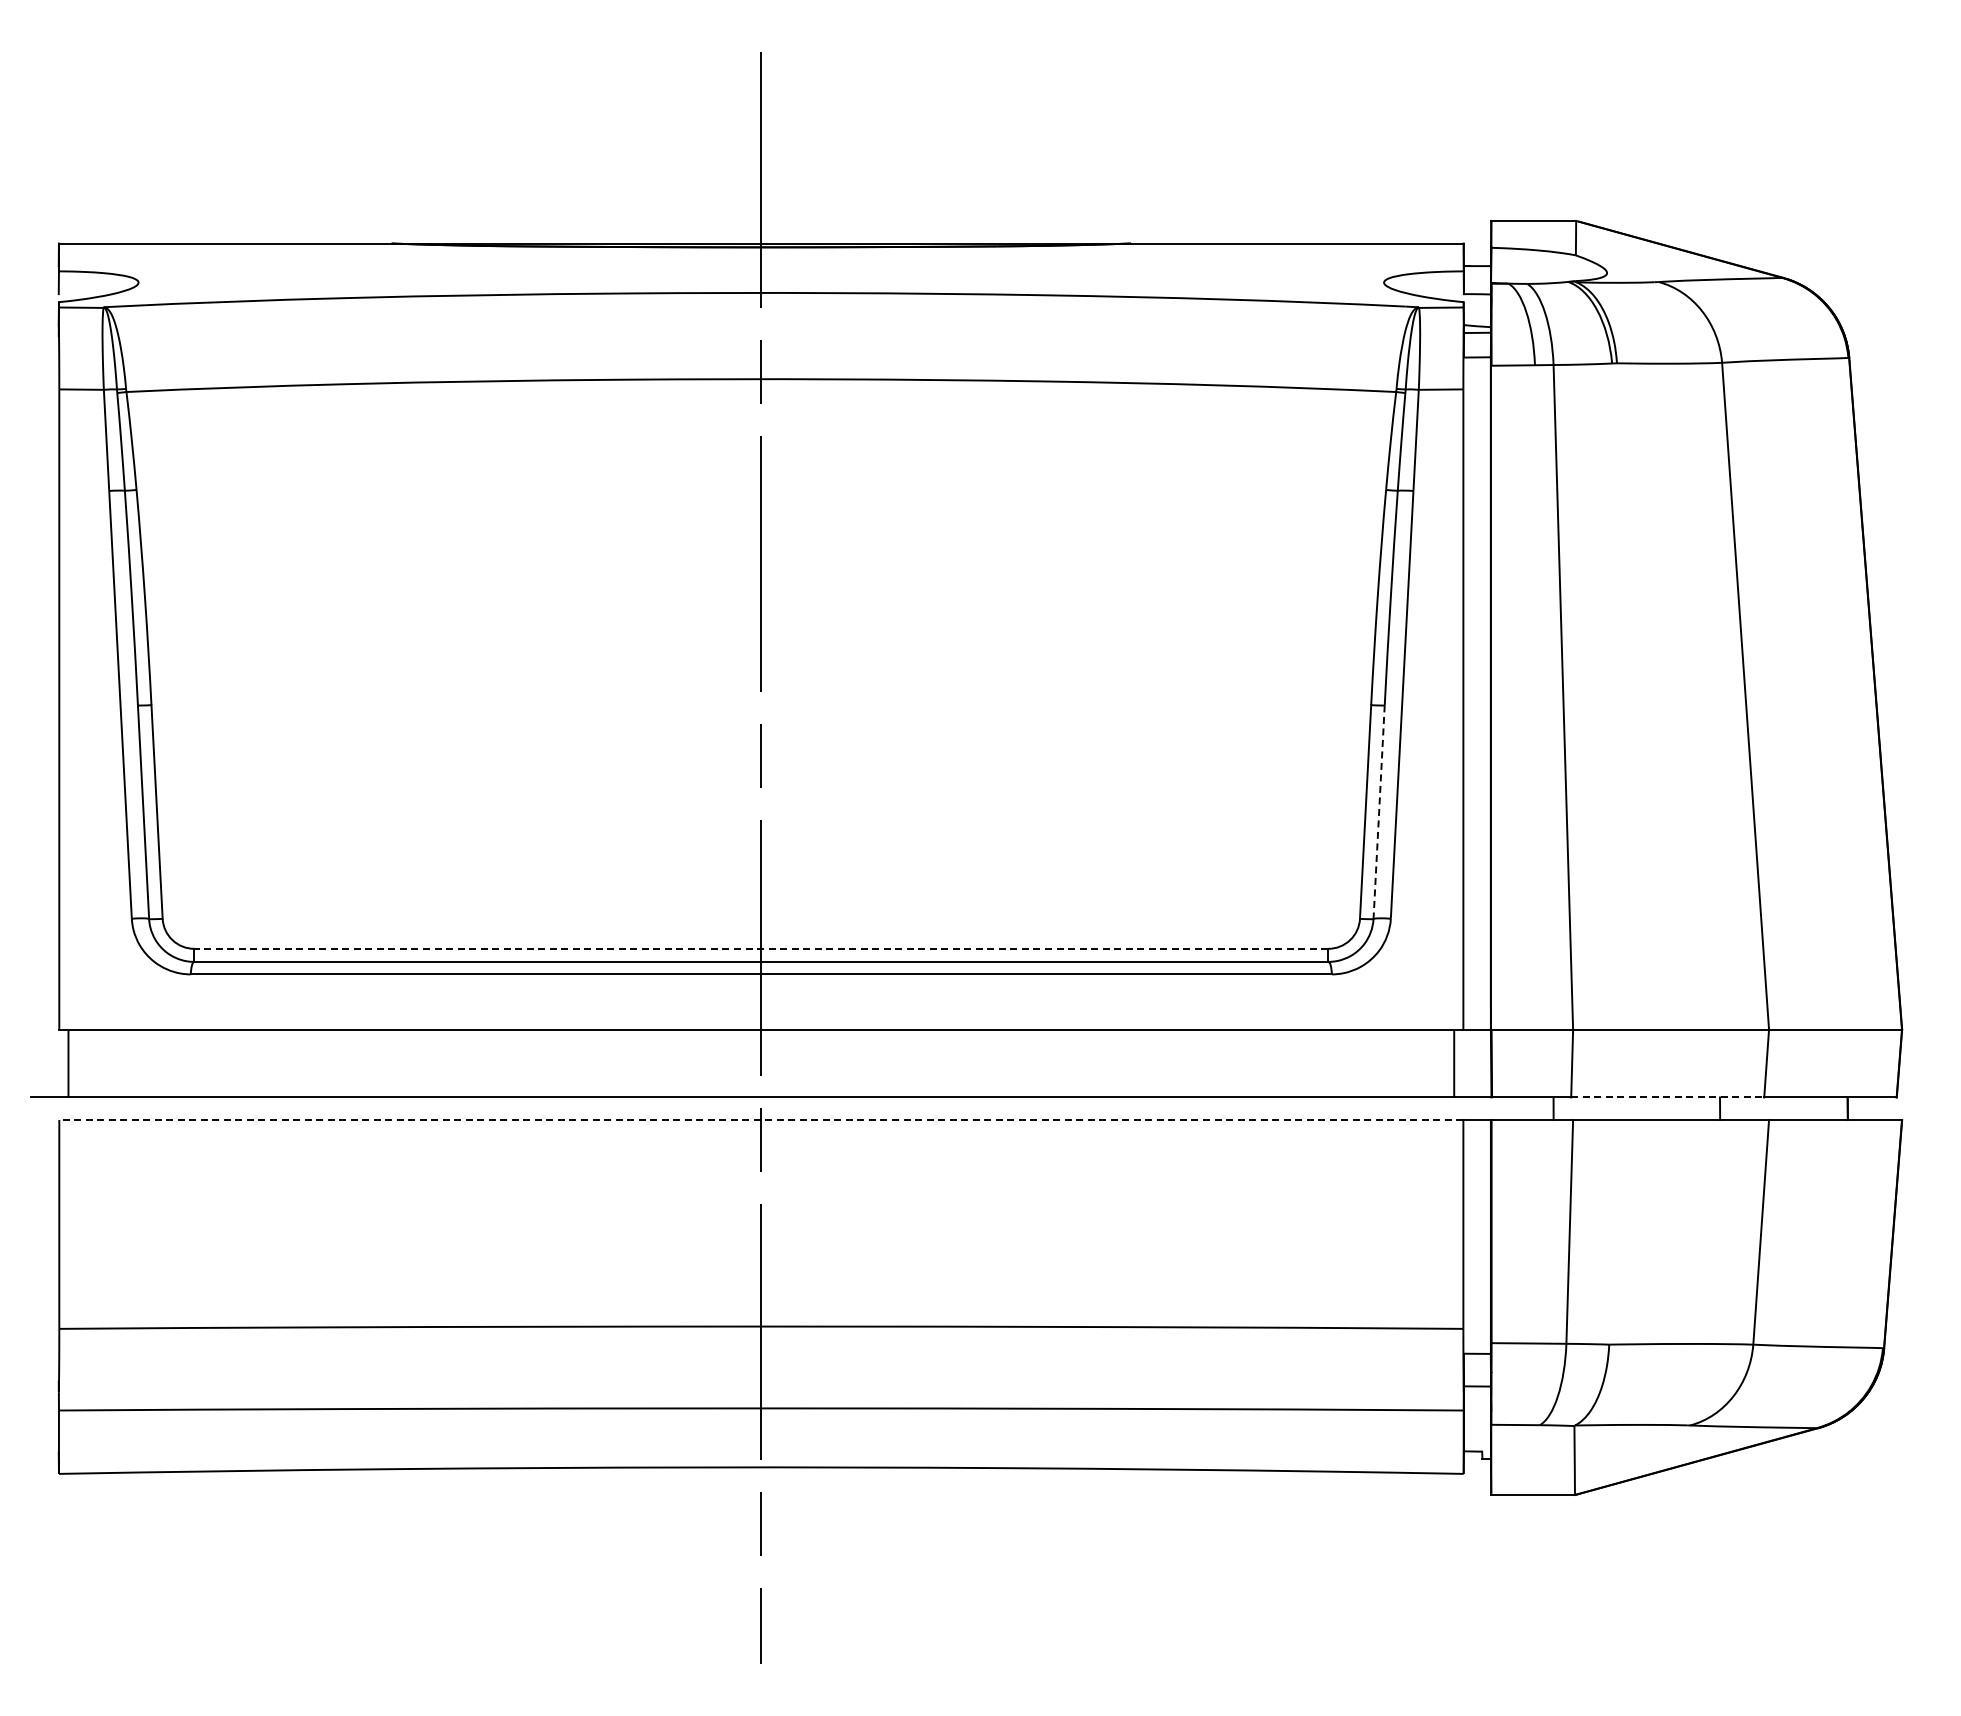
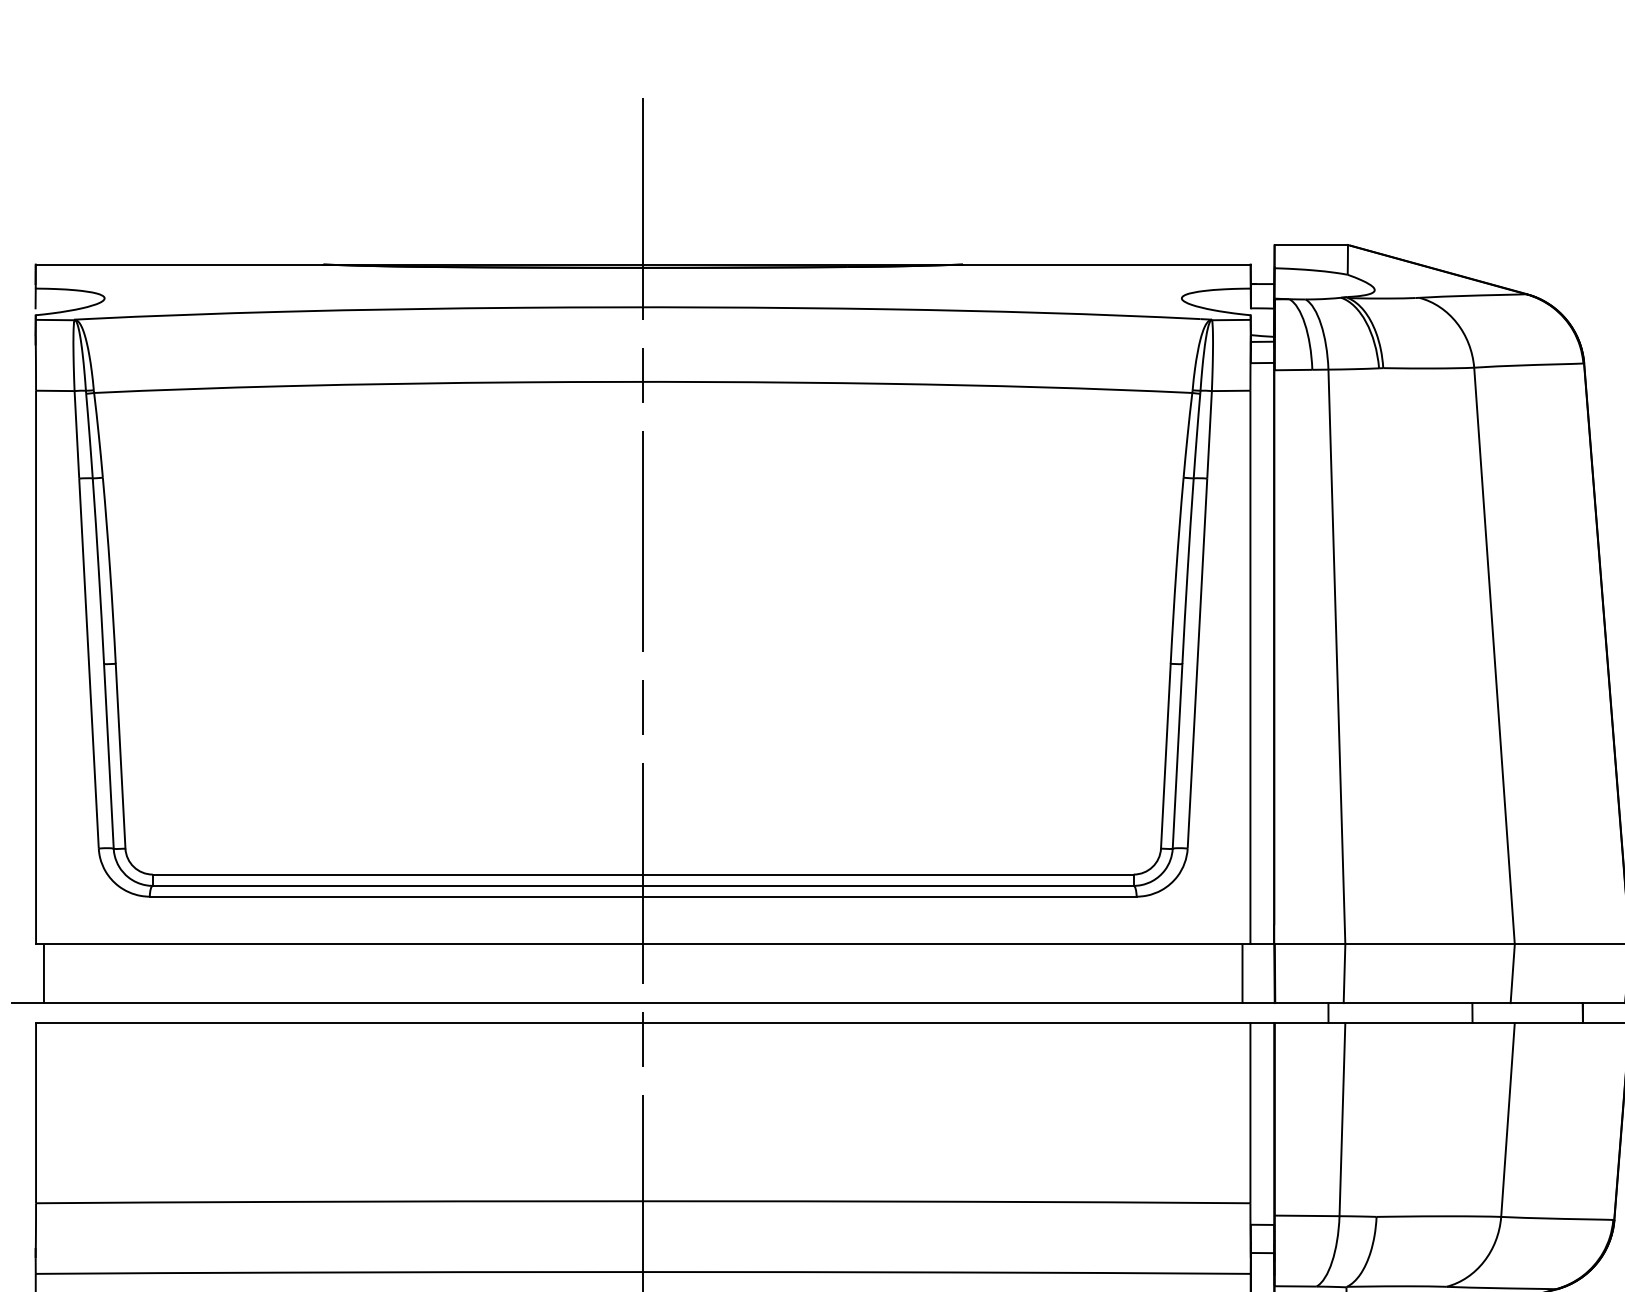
line: (1379, 812) -> (1177, 756), dashed -> solid
line: (760, 948) -> (642, 874), dashed -> solid
line: (1667, 1097) -> (1426, 1003), dashed -> solid
line: (760, 1120) -> (642, 1023), dashed -> solid

